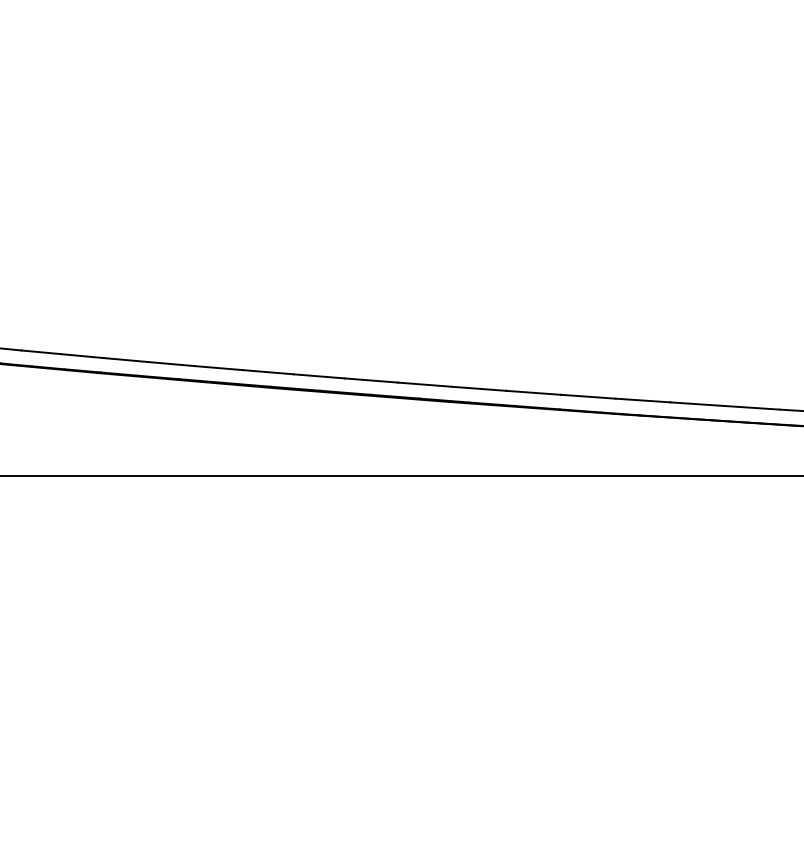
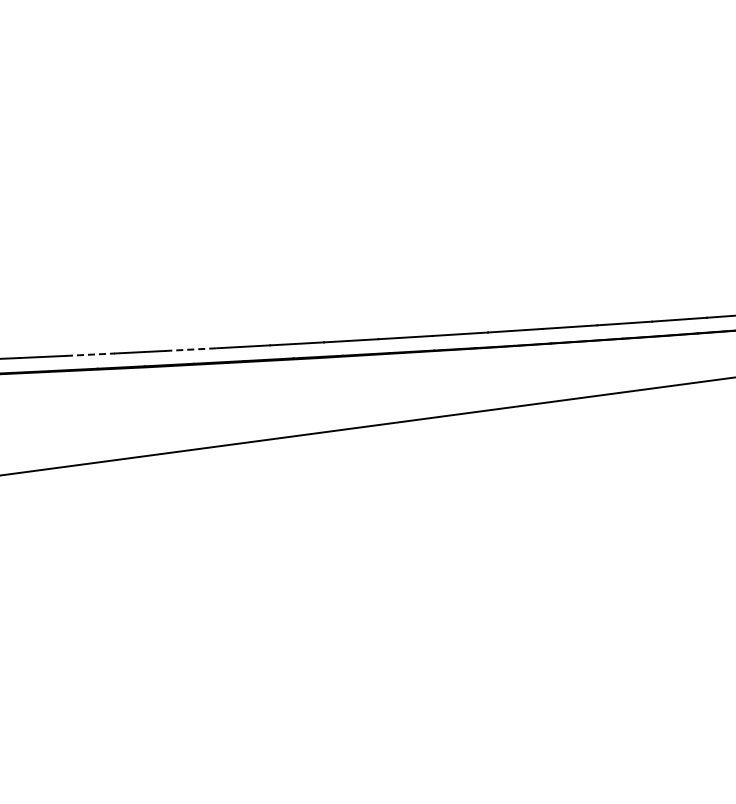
line: (219, 368) -> (91, 355), solid -> dashed
line: (319, 376) -> (191, 349), solid -> dashed

